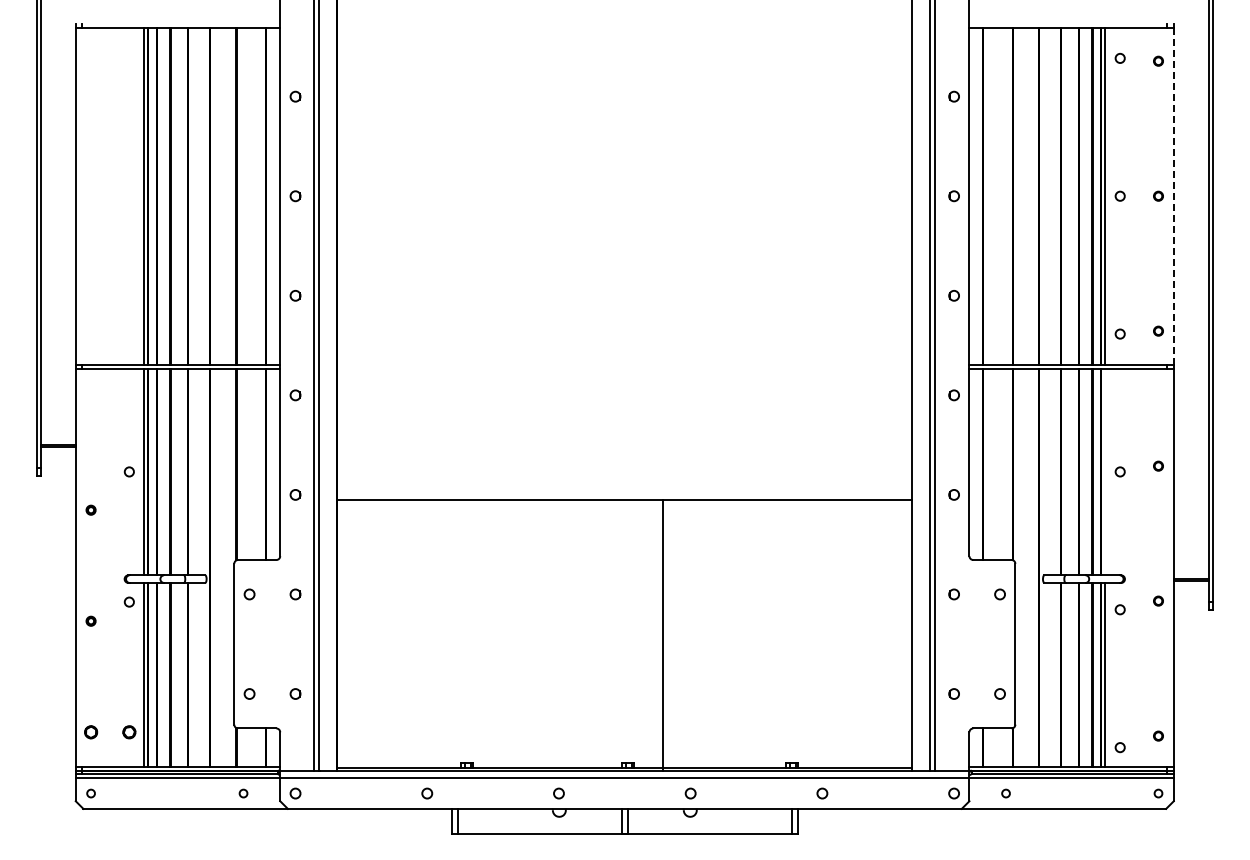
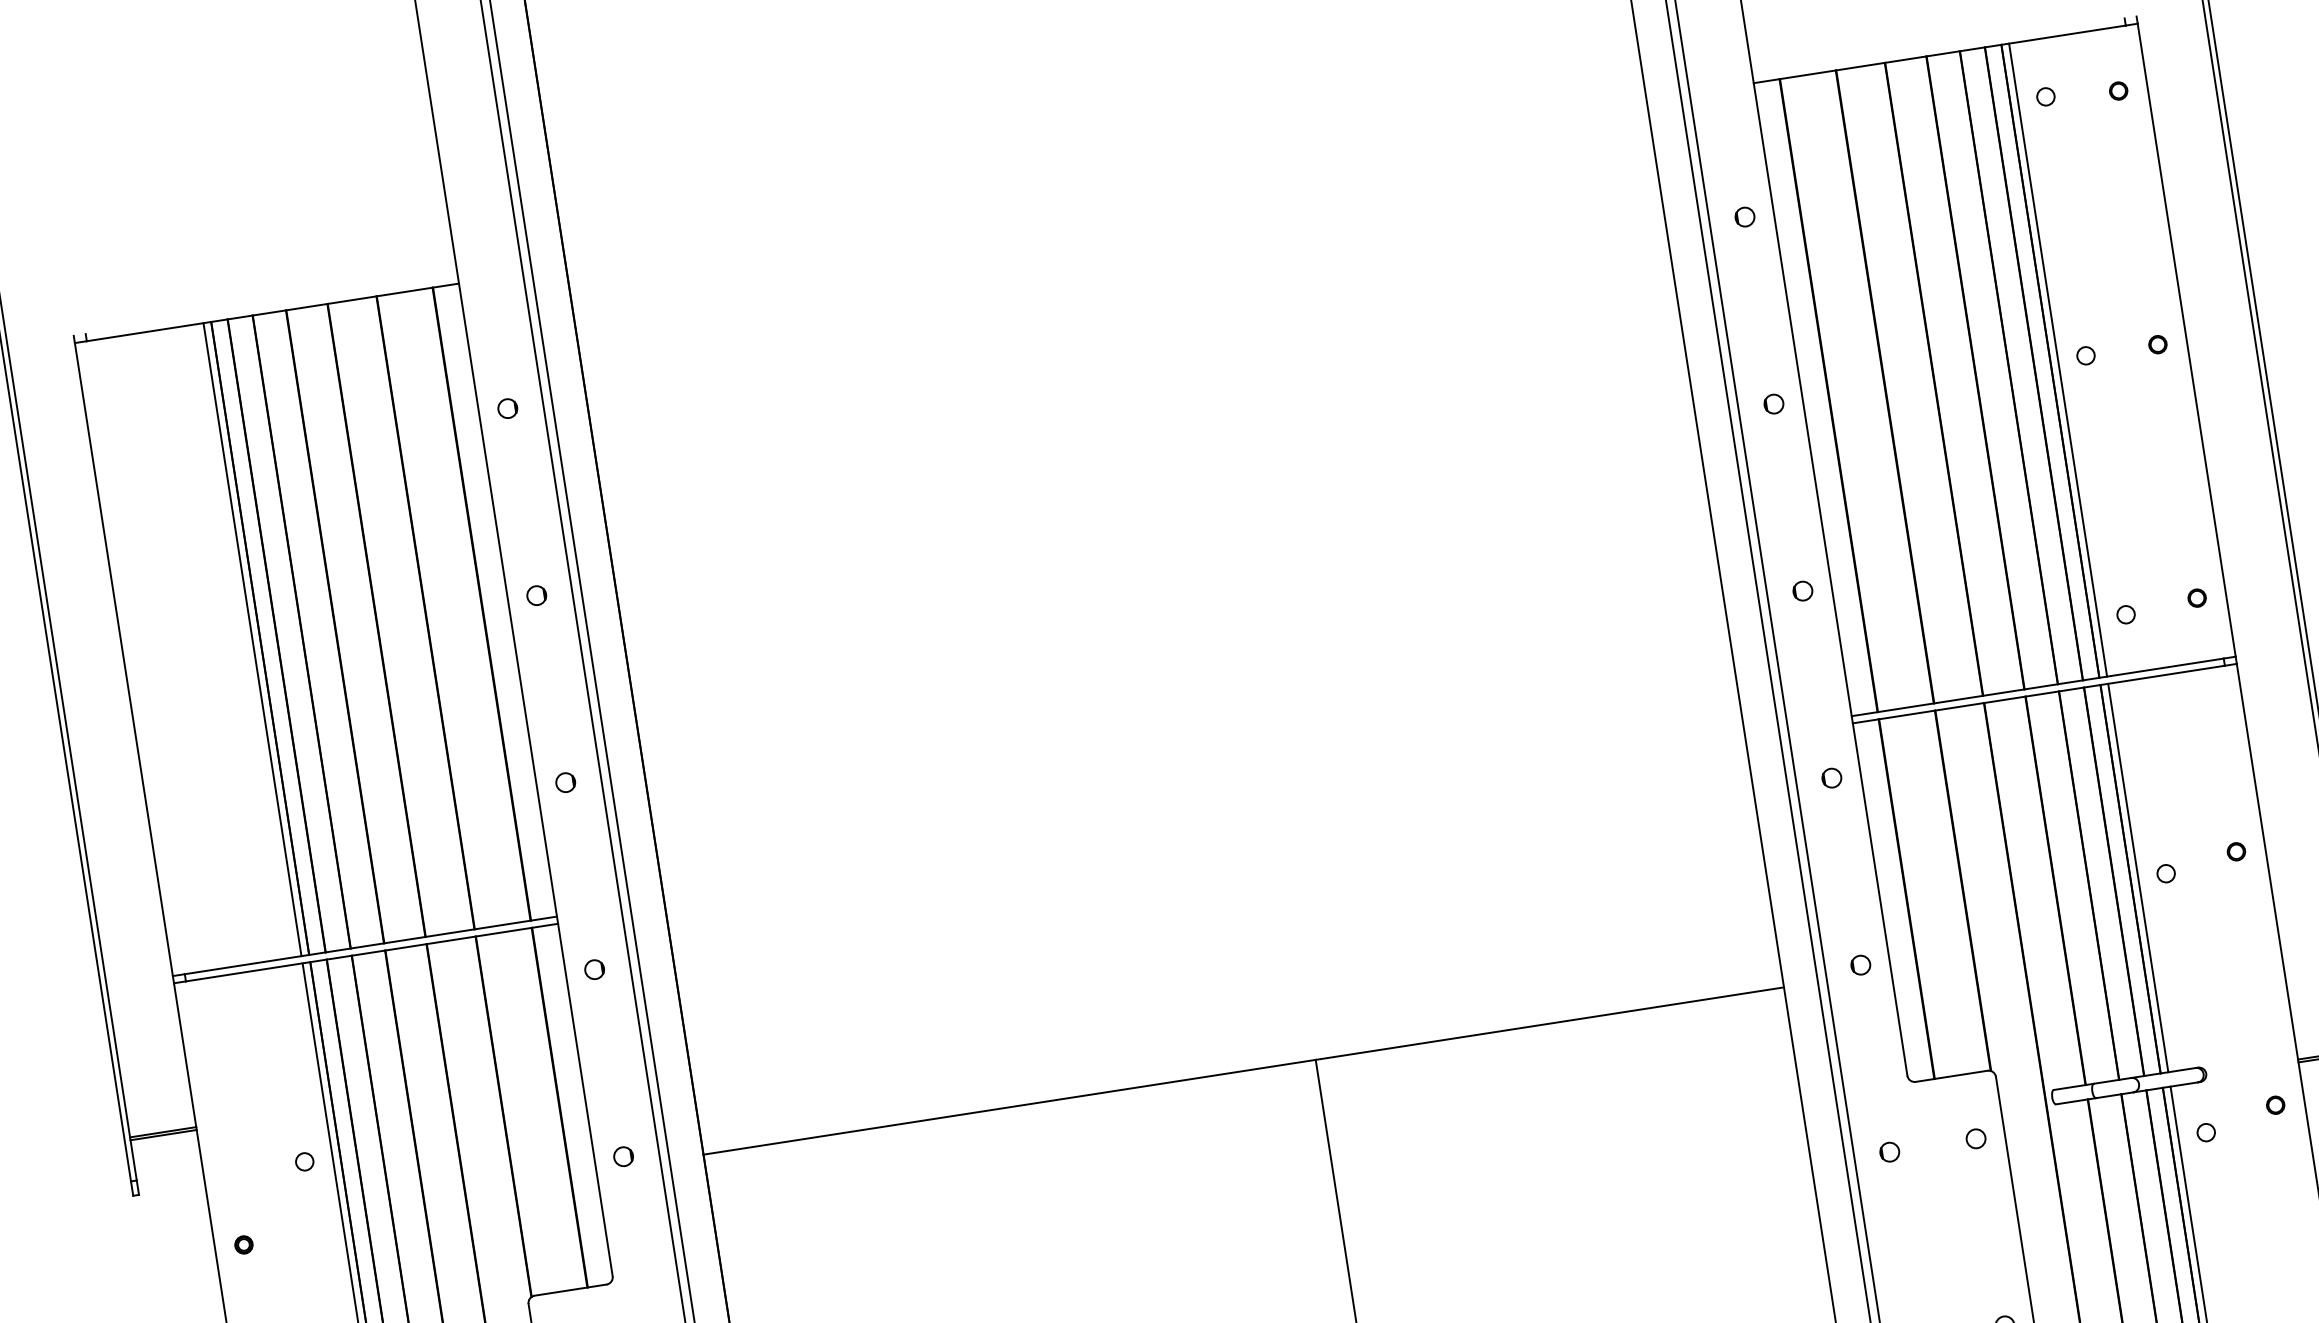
line: (1173, 195) -> (2185, 338), dashed -> solid
line: (1105, 471) -> (2138, 877), added

